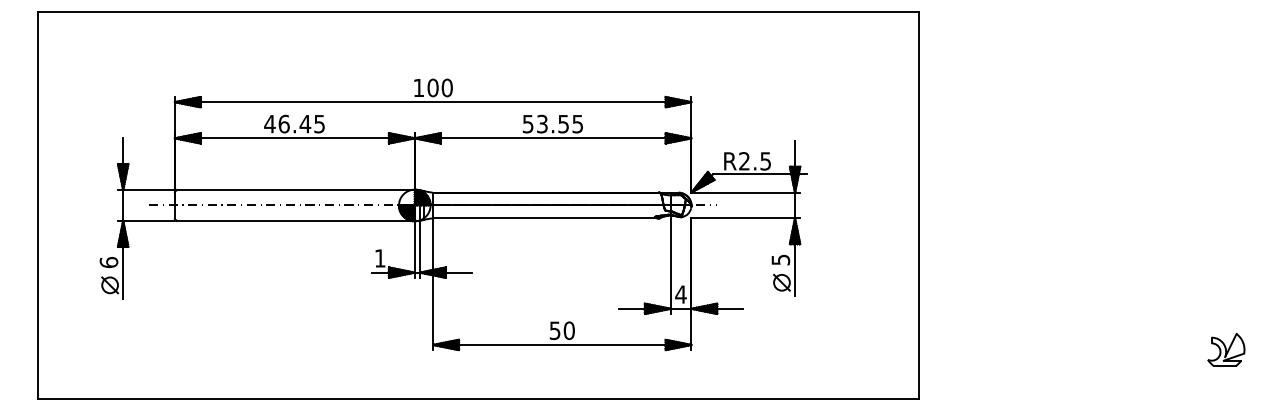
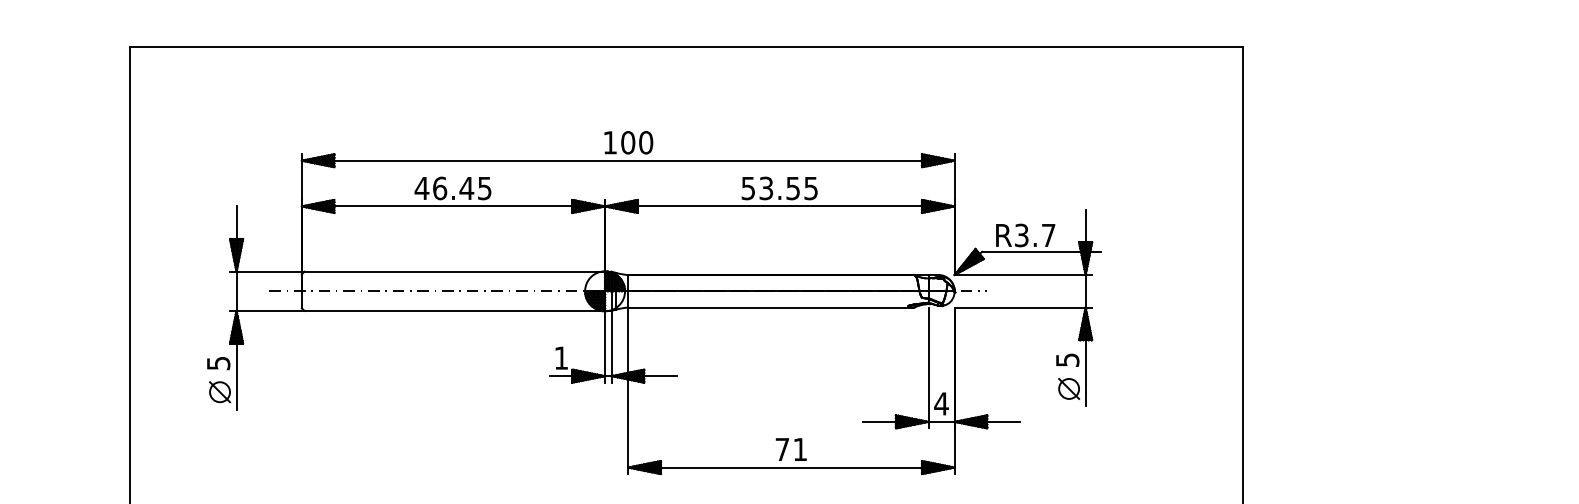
text: (754, 161) -> (1034, 235), R2.5 -> R3.7
text: (108, 261) -> (217, 362), 6 -> 5
text: (561, 330) -> (790, 449), 50 -> 71

